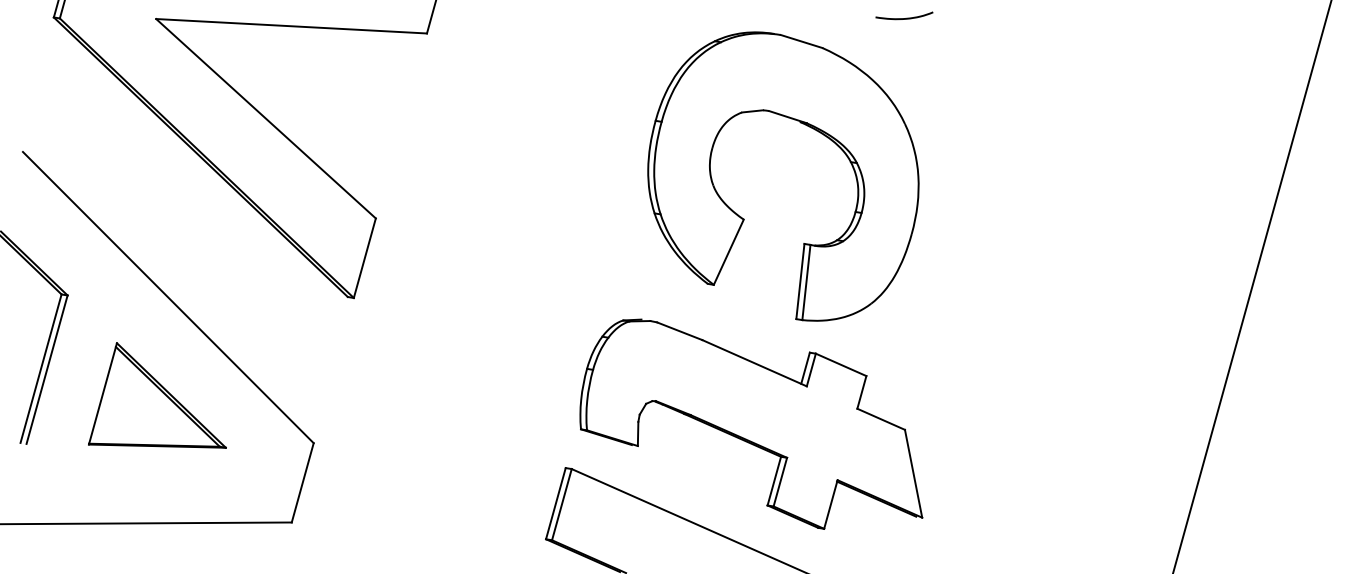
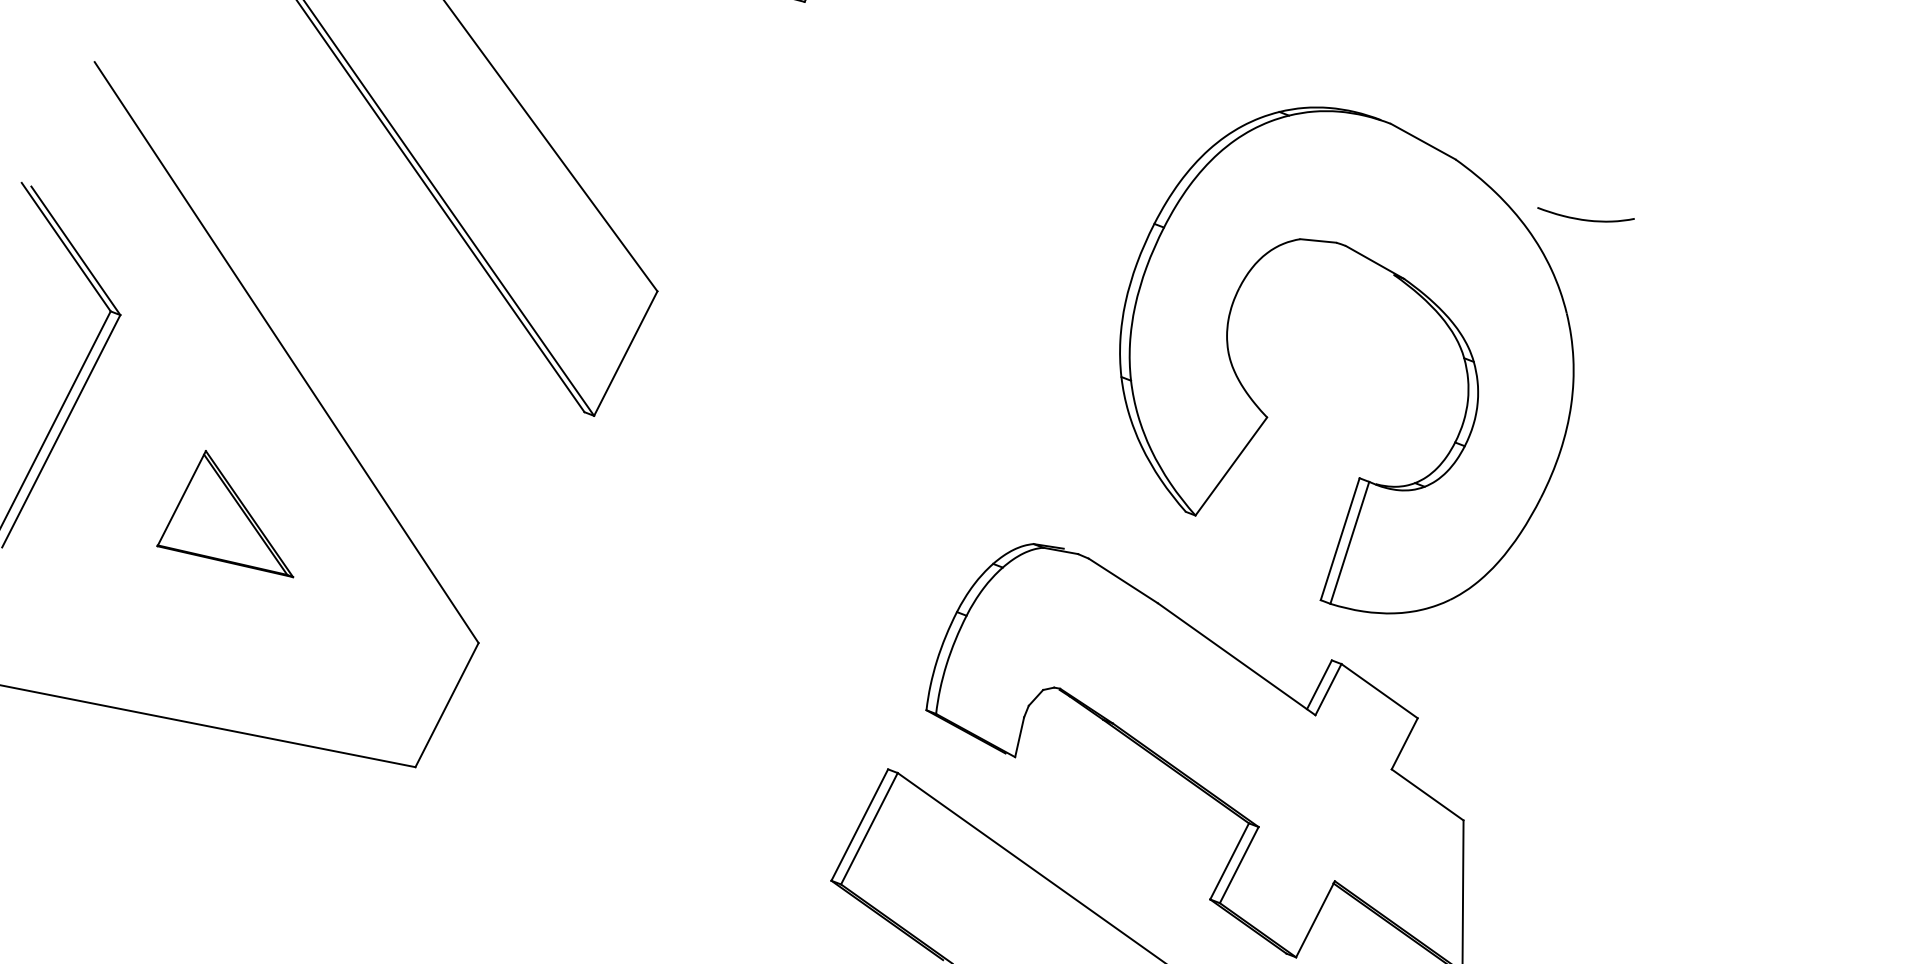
curve: (906, 17) -> (1588, 218), moved
part: (157, 395) -> (235, 511), size x0.6

